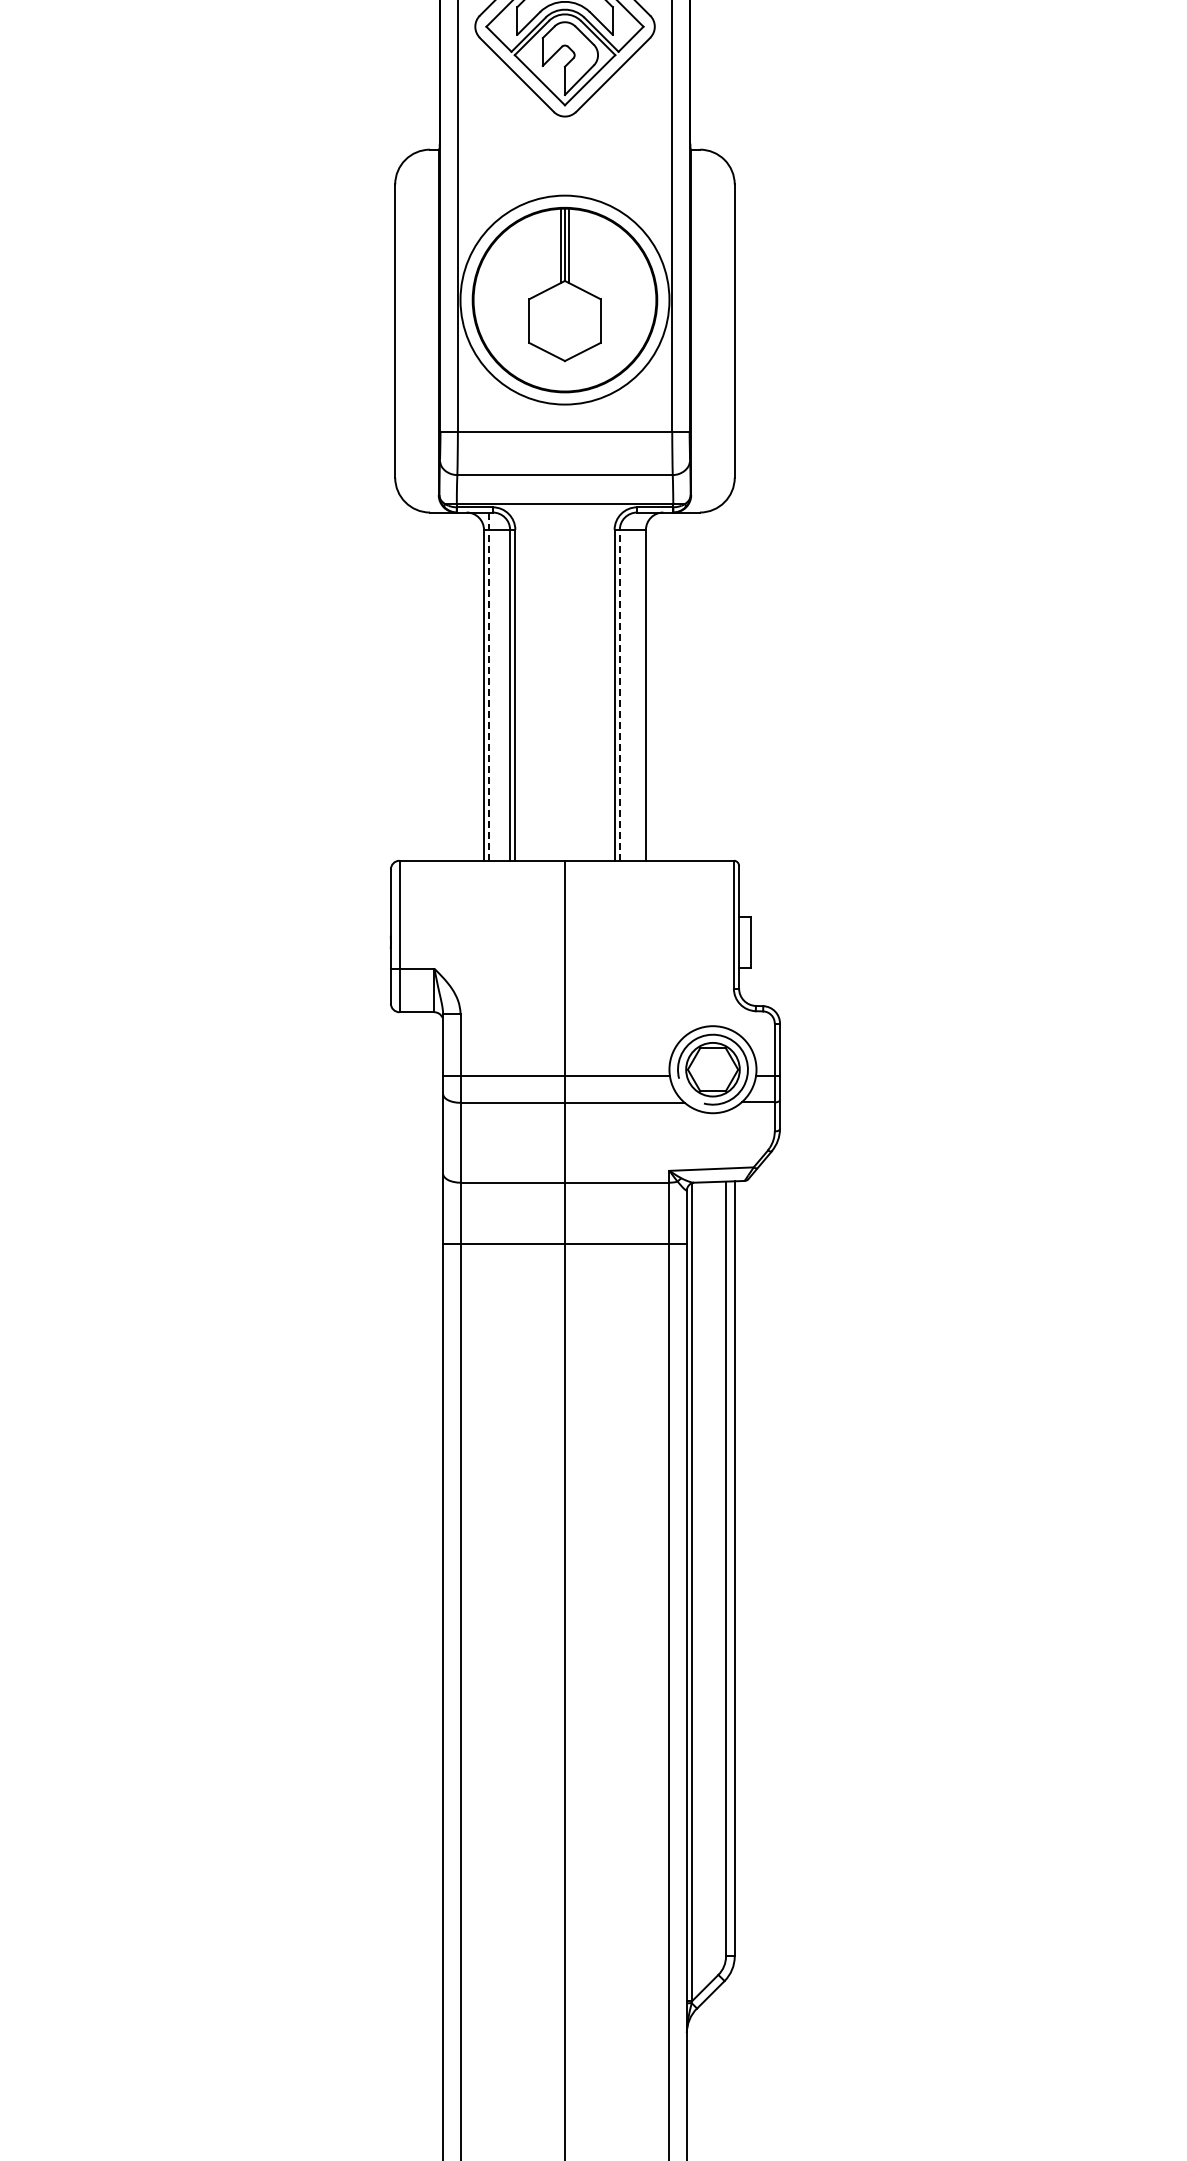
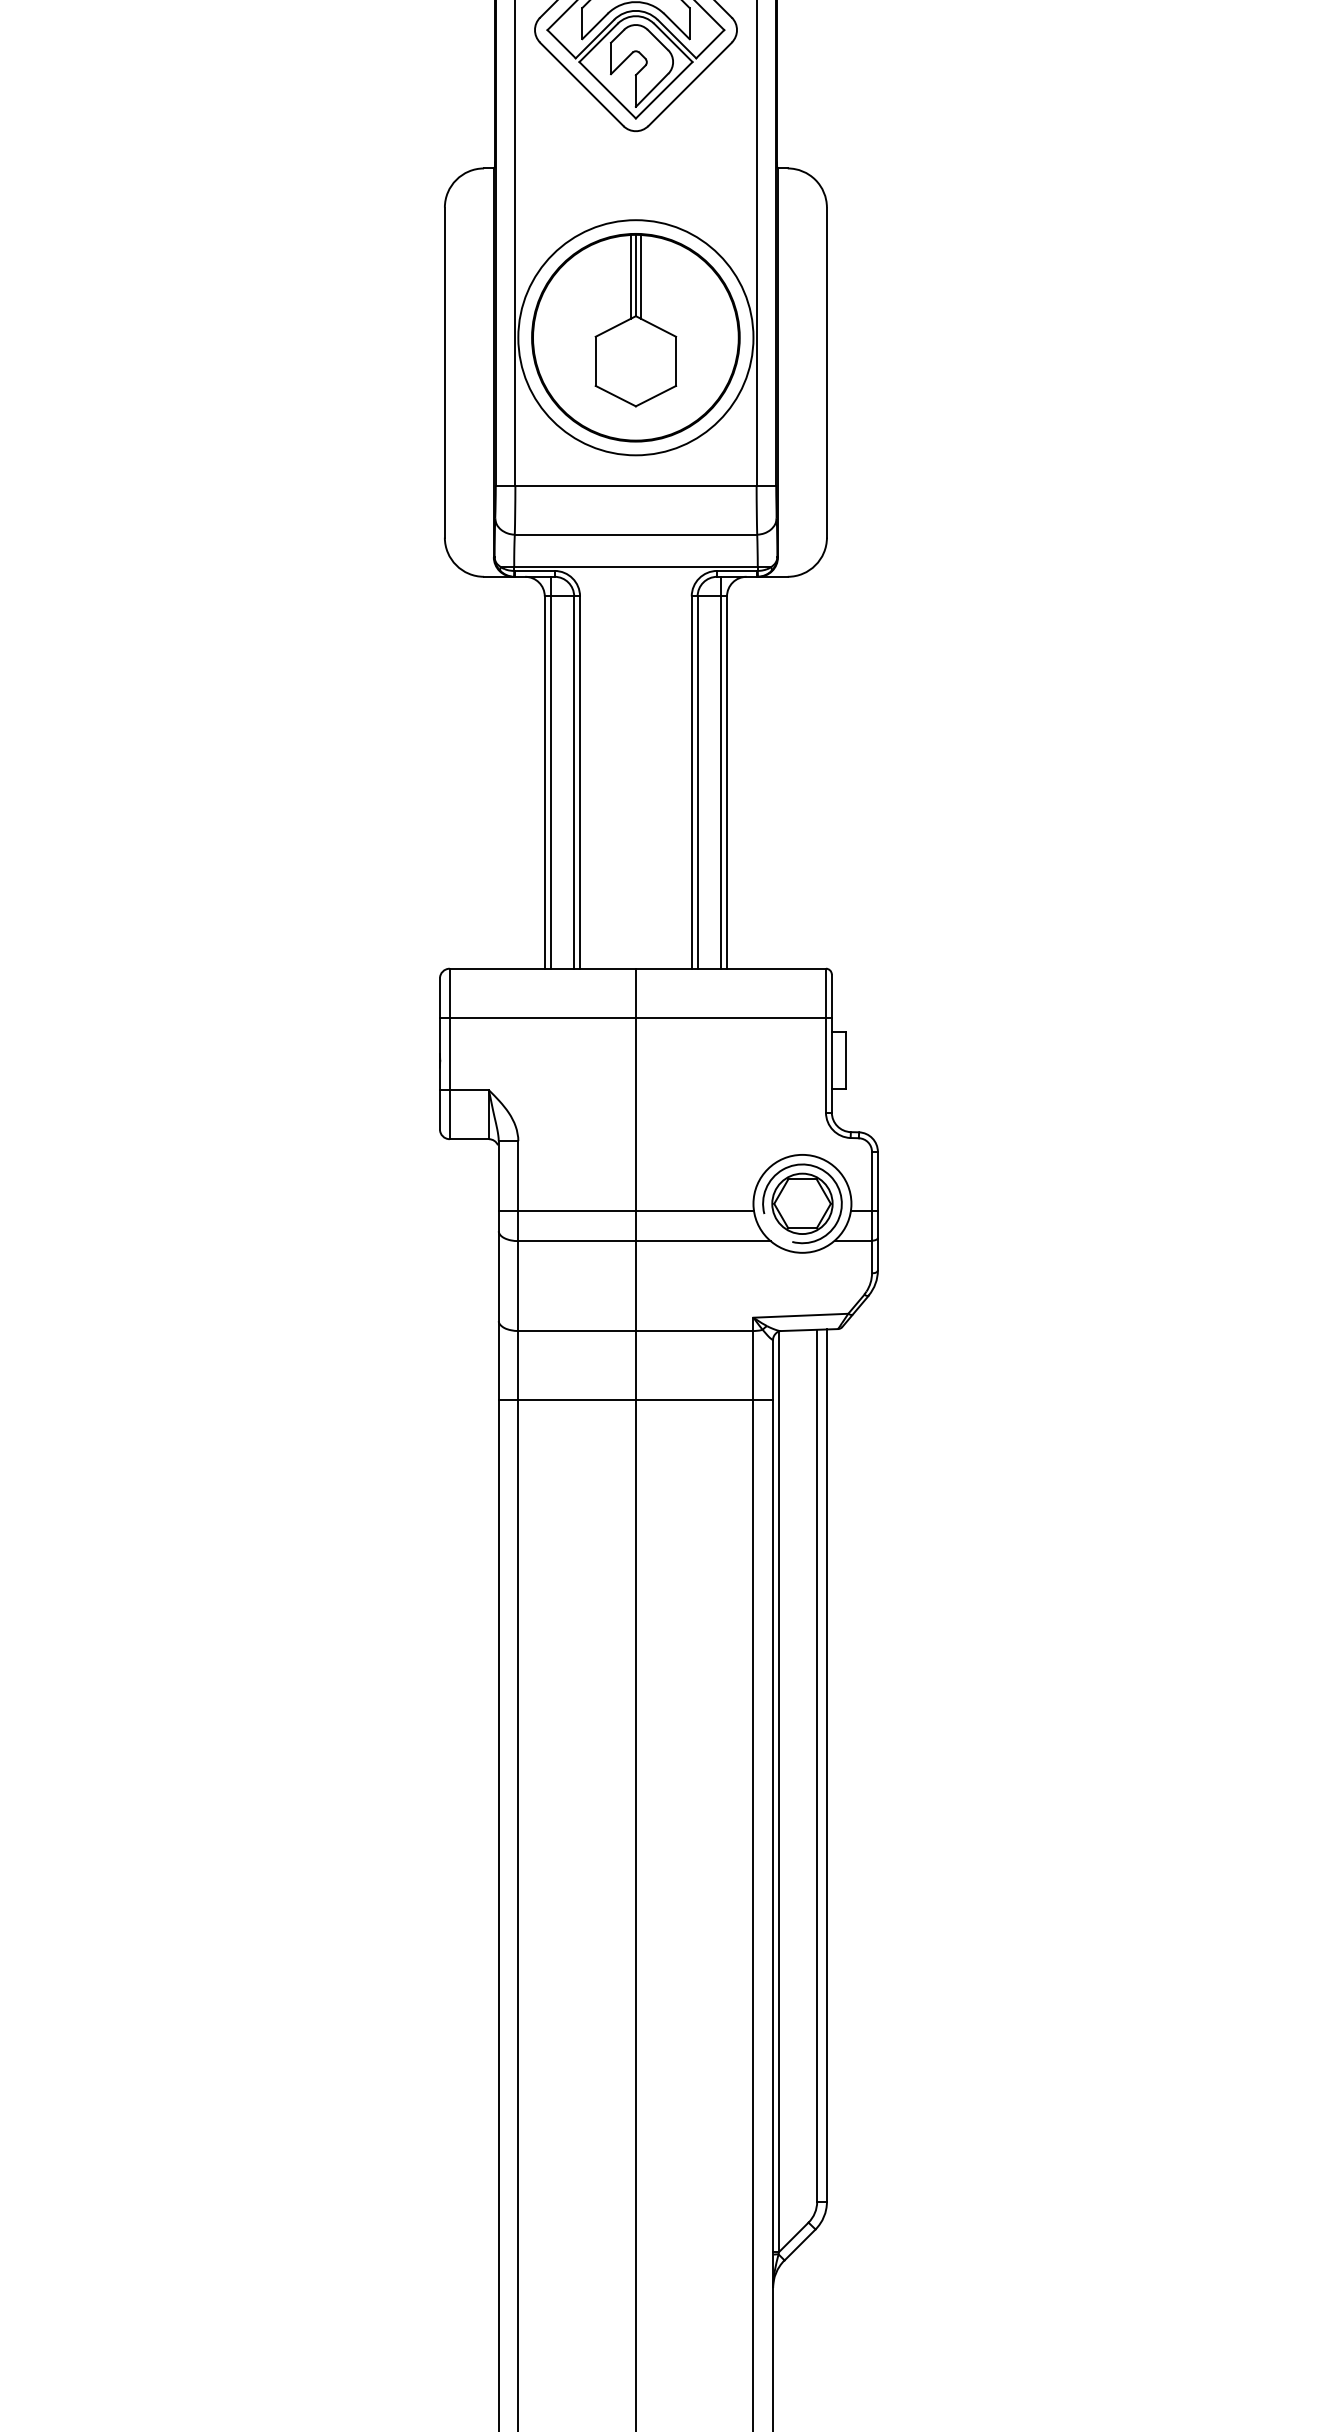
line: (489, 686) -> (550, 772), dashed -> solid
line: (640, 686) -> (720, 772), added
line: (619, 694) -> (697, 781), dashed -> solid
line: (564, 904) -> (635, 1017), added

